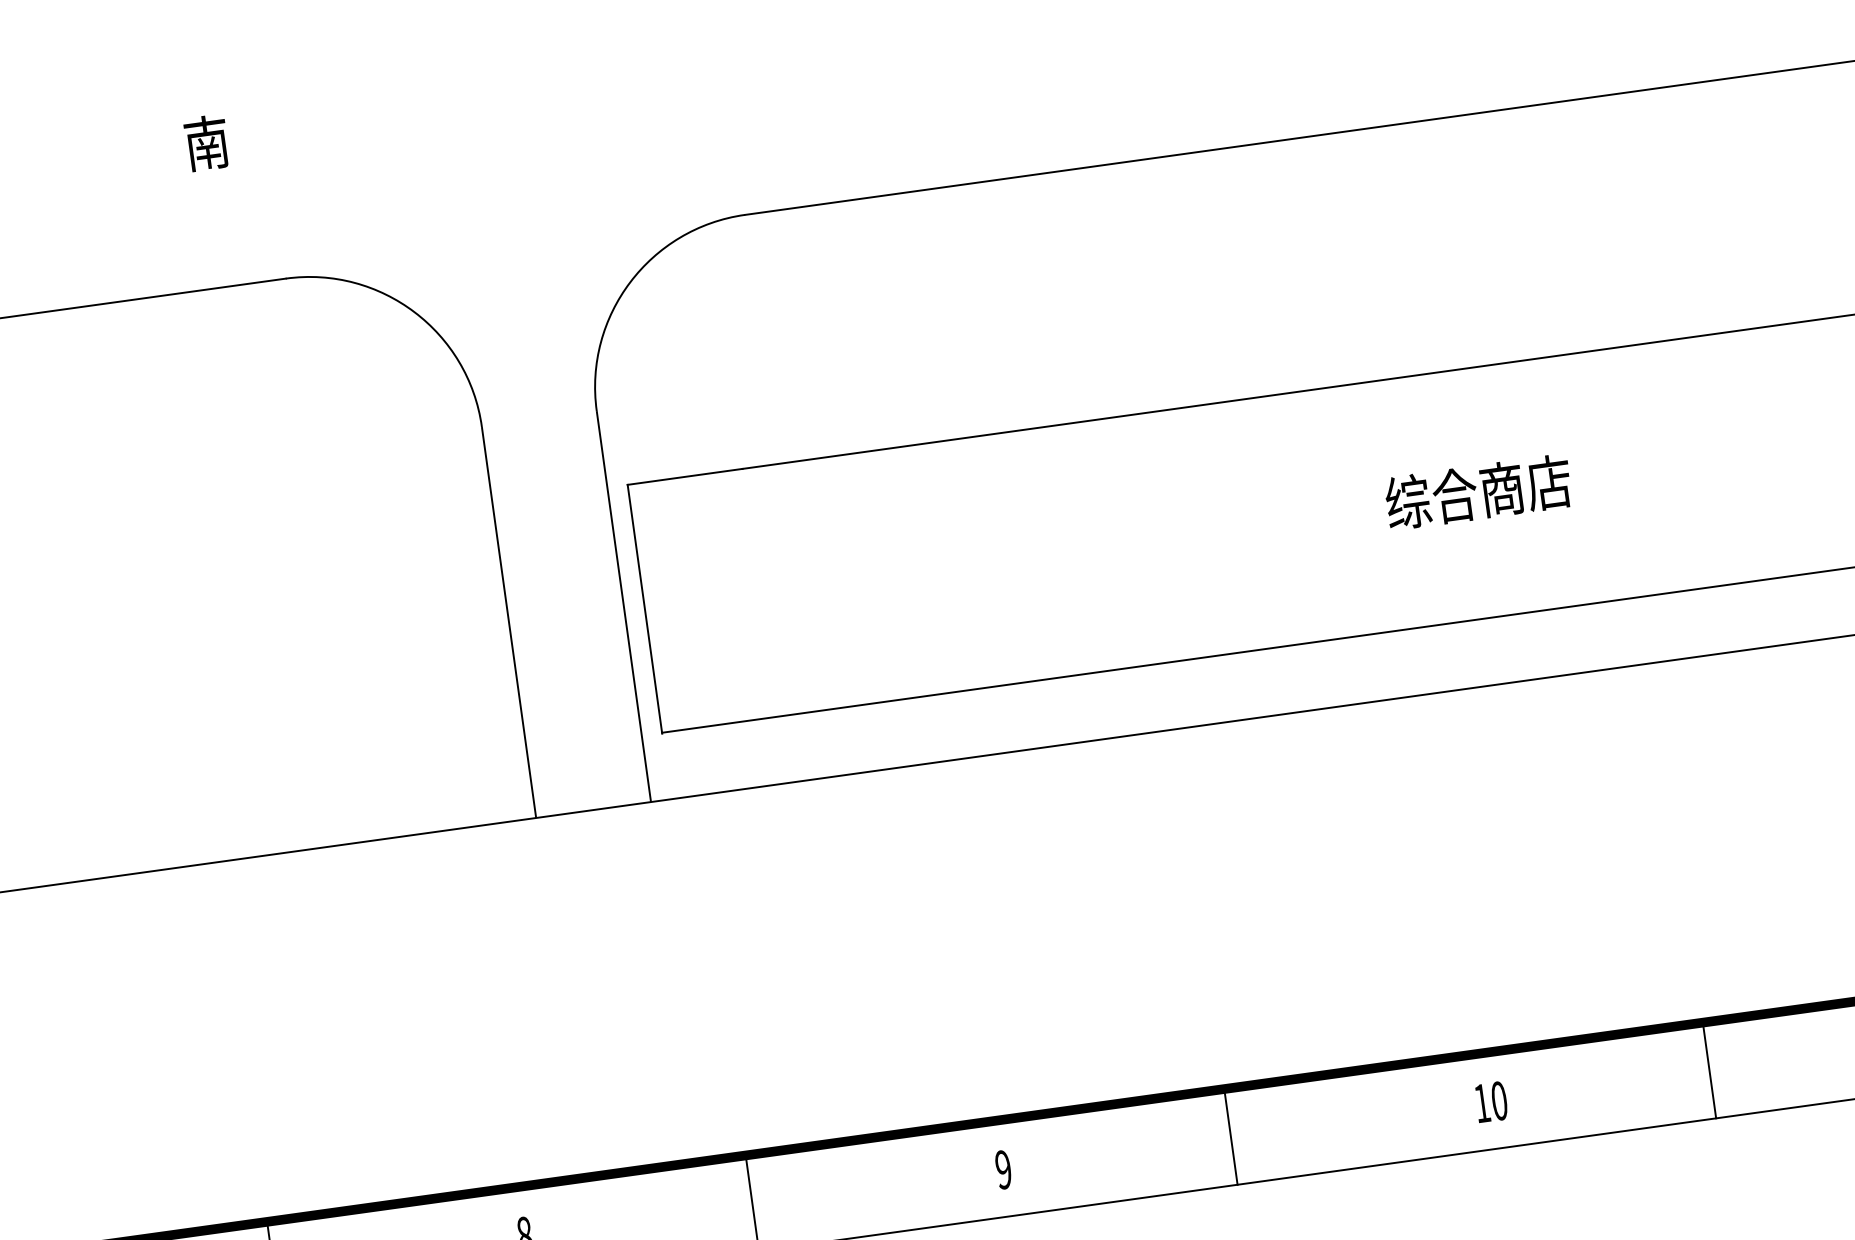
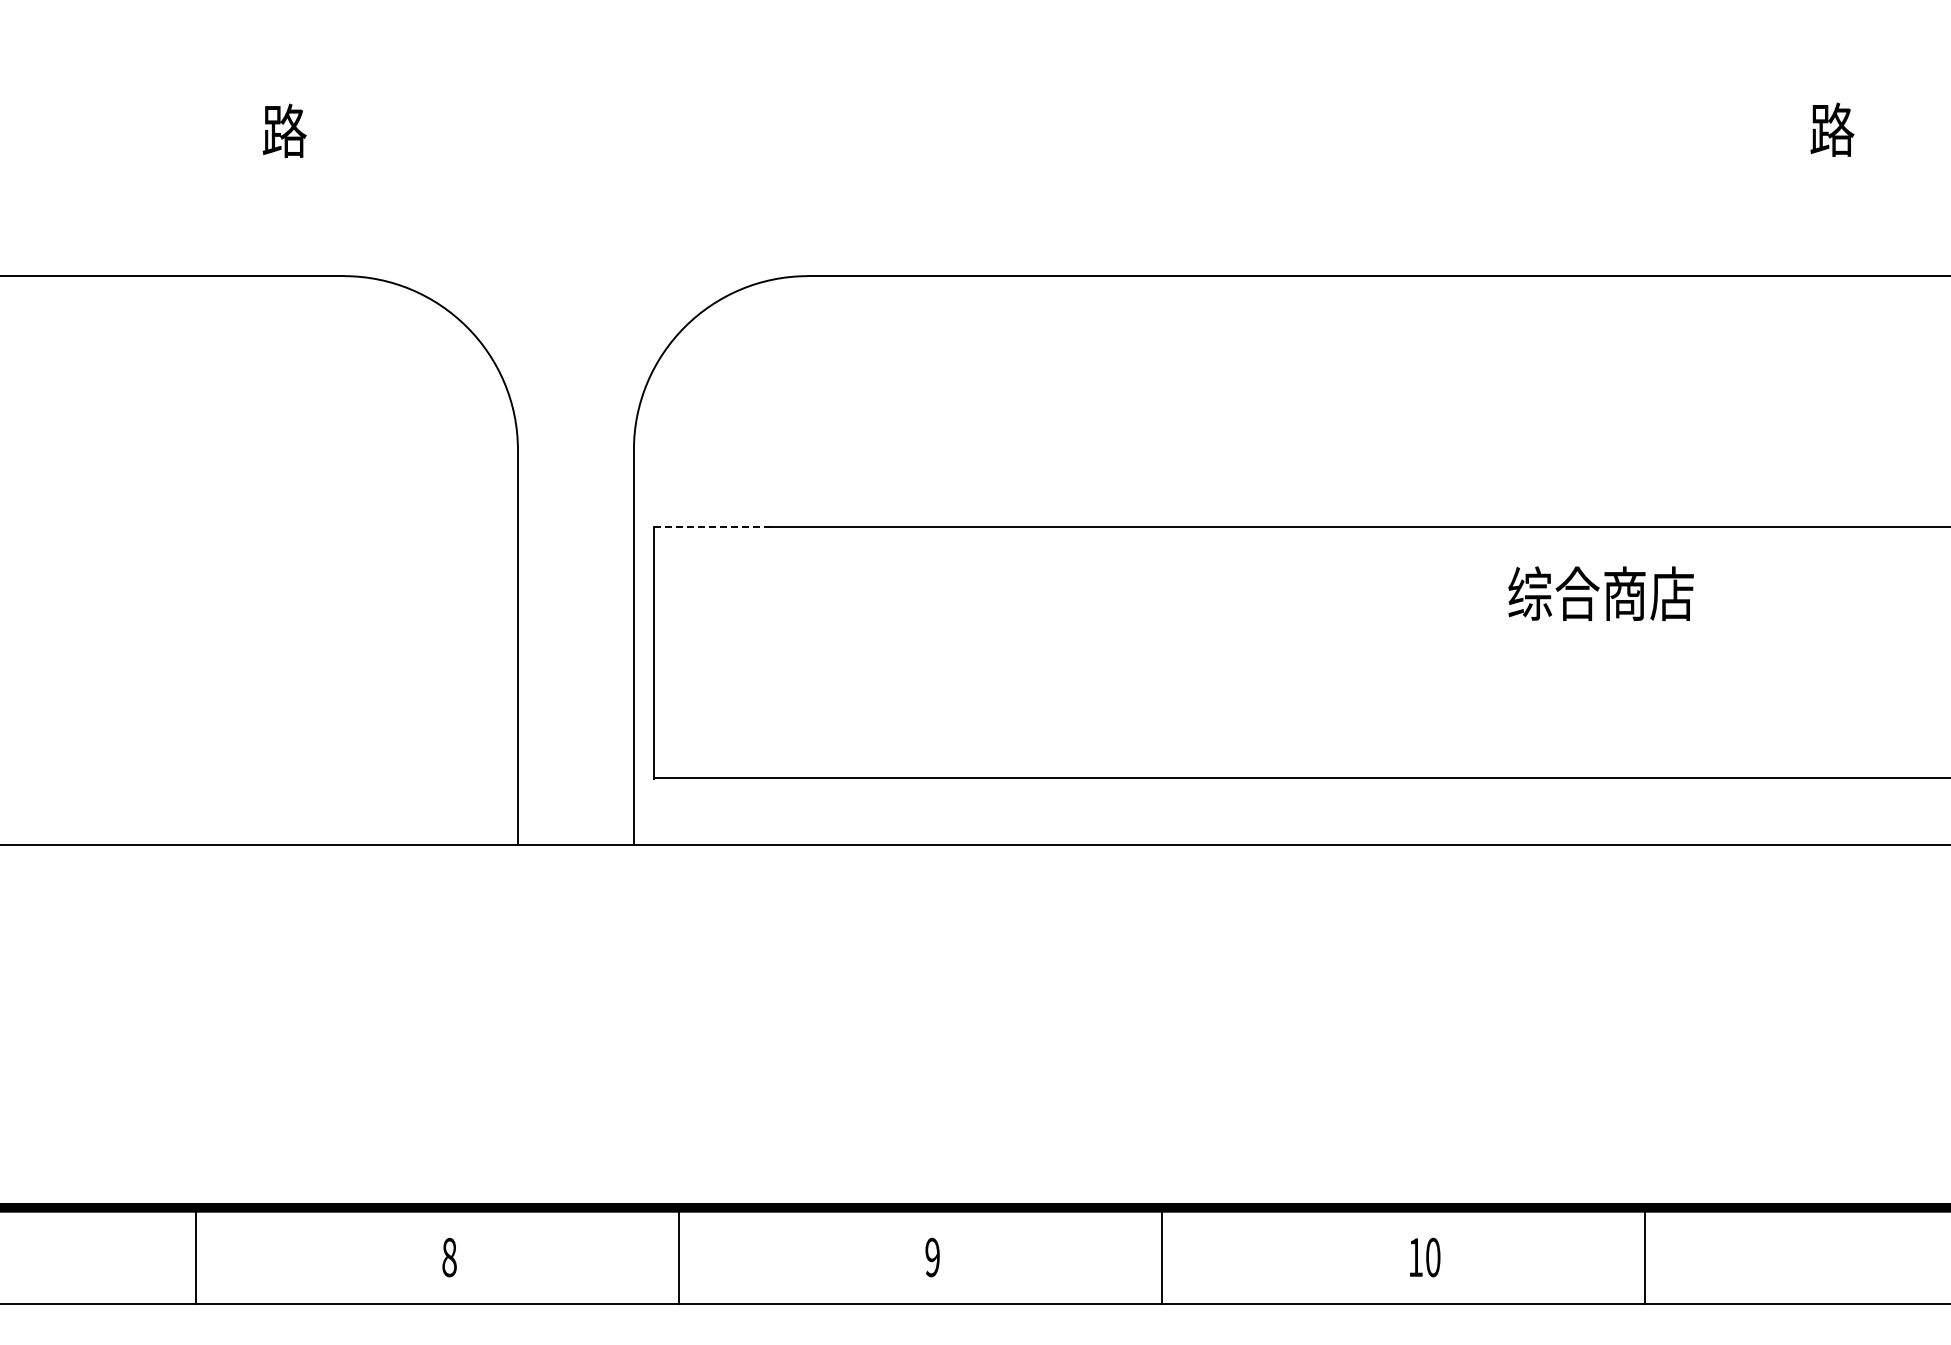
text: (206, 142) -> (284, 130), 南 -> 路
line: (685, 476) -> (712, 527), solid -> dashed
text: (1477, 492) -> (1600, 593), moved

